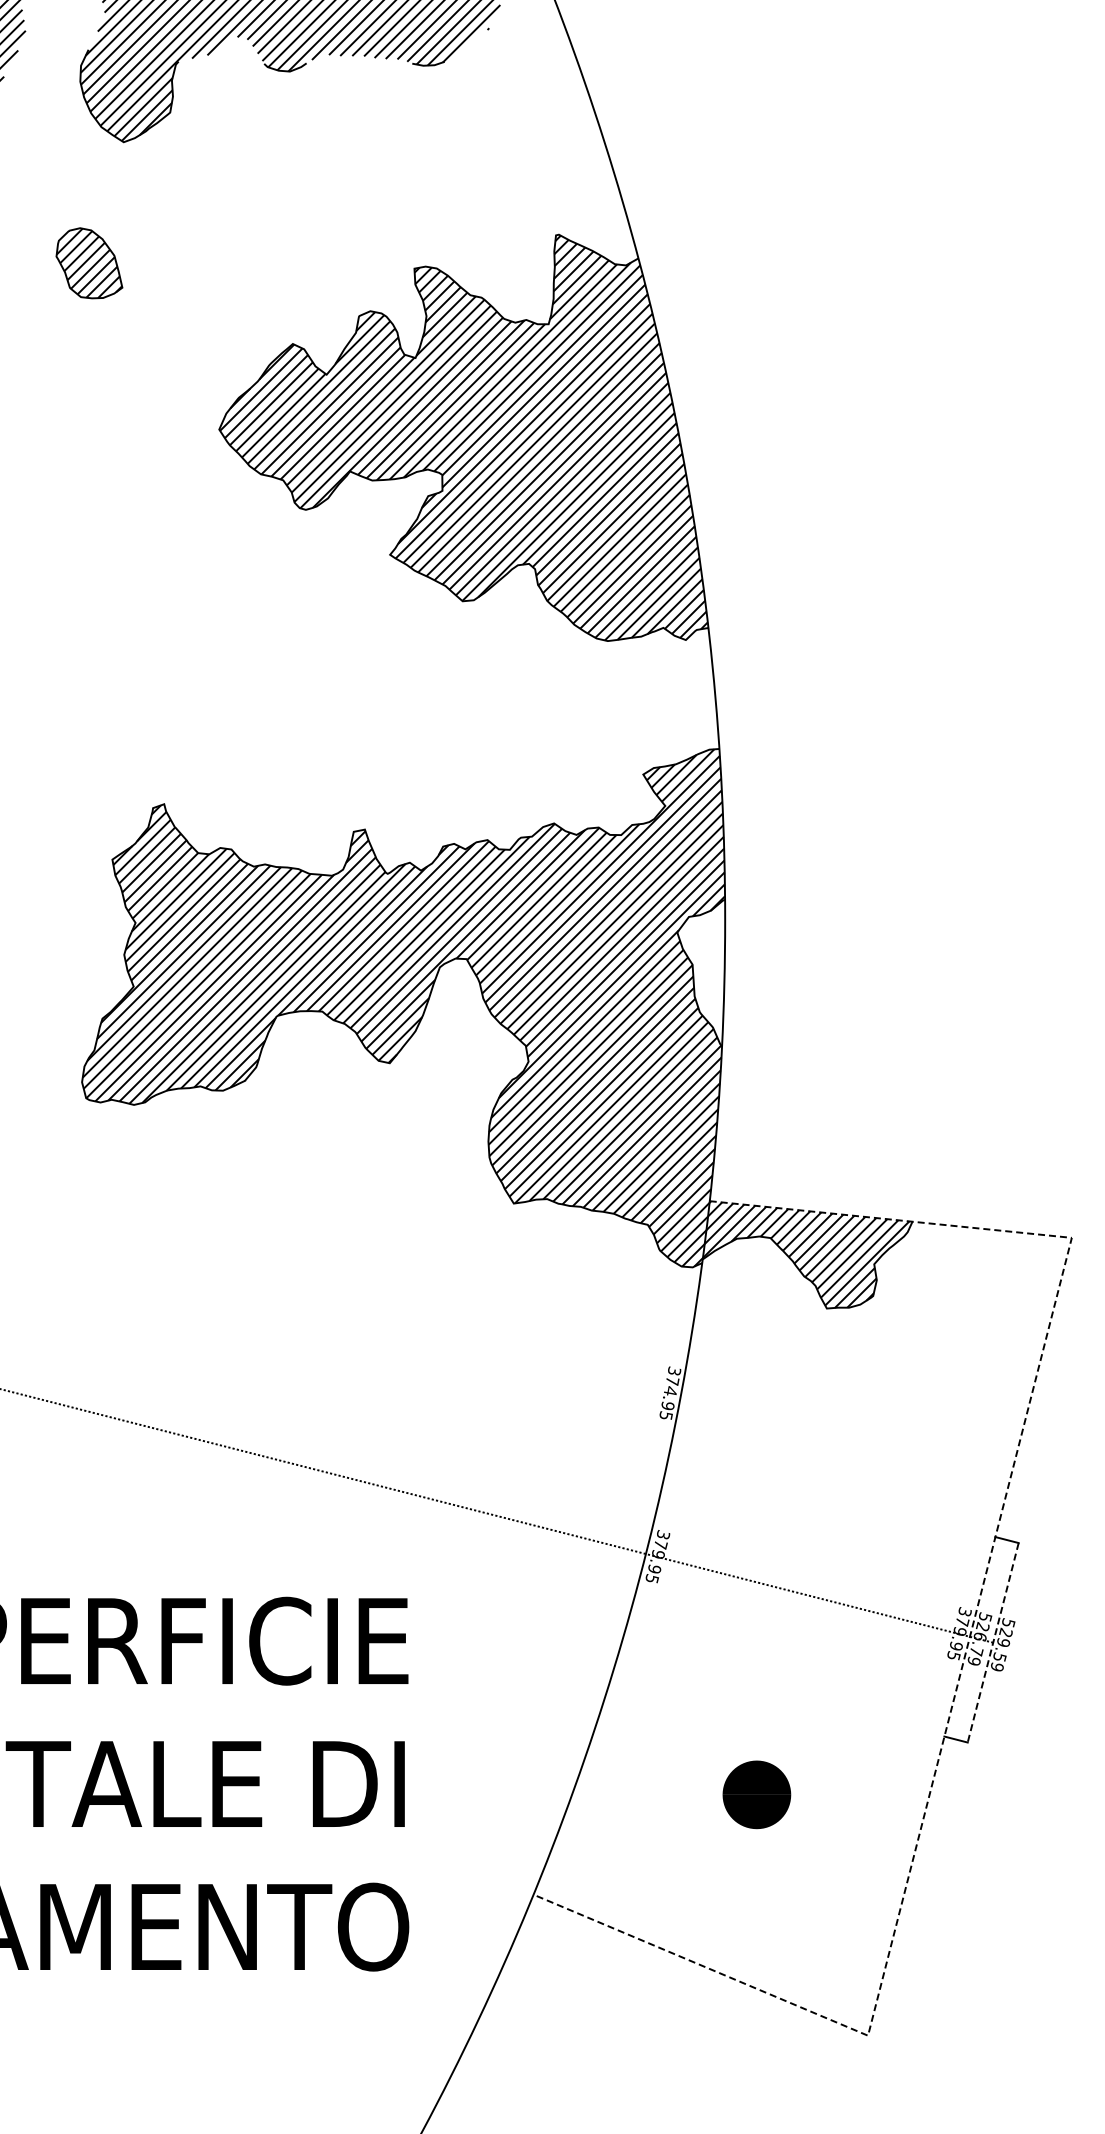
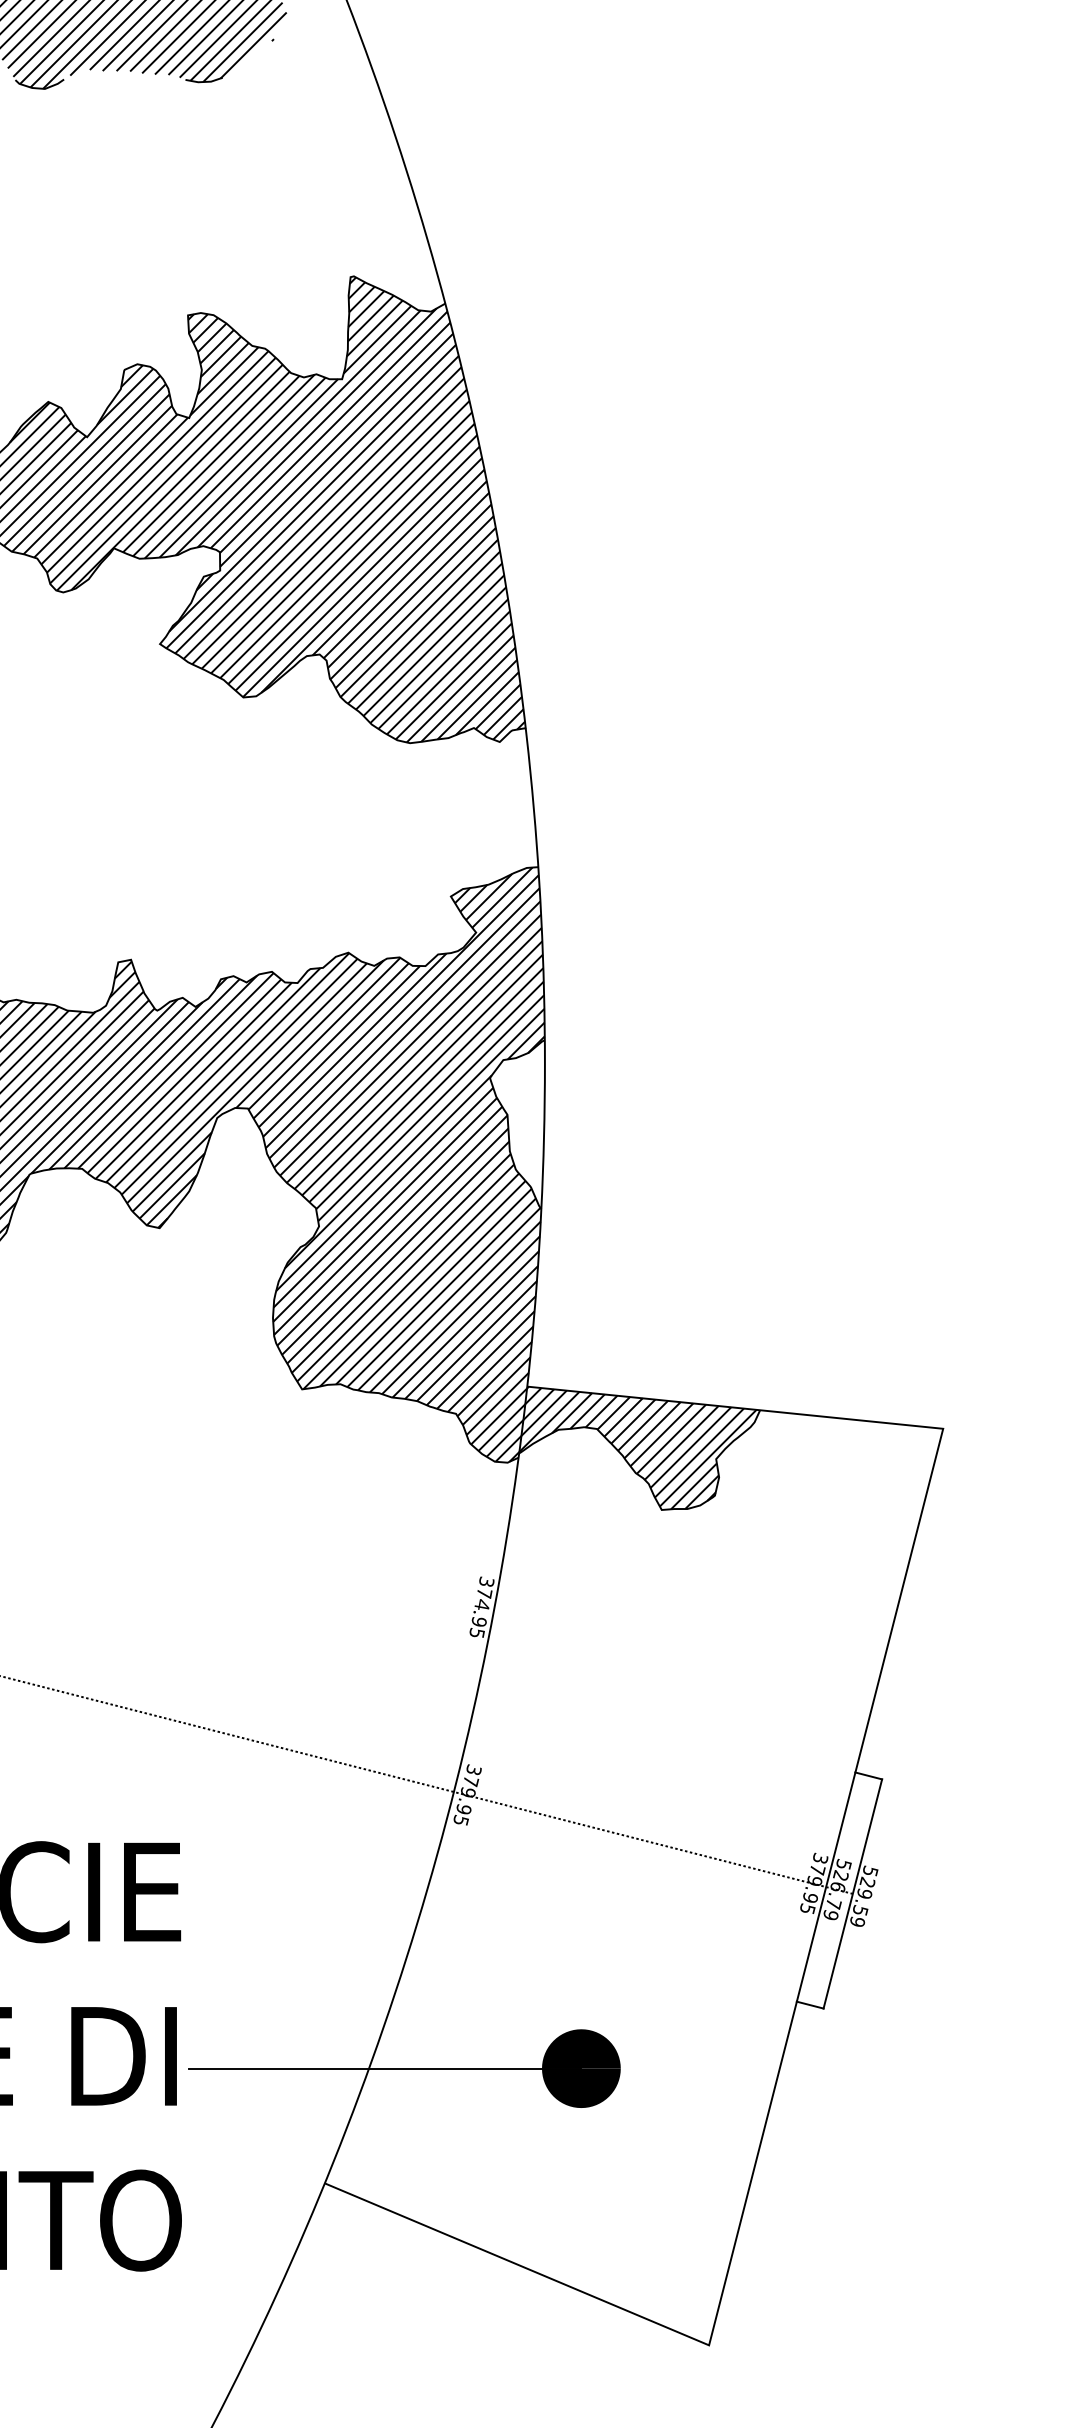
line: (969, 1636) -> (825, 1886), dashed -> solid
line: (993, 1642) -> (853, 1893), dashed -> solid
line: (585, 1794) -> (384, 2068), added

